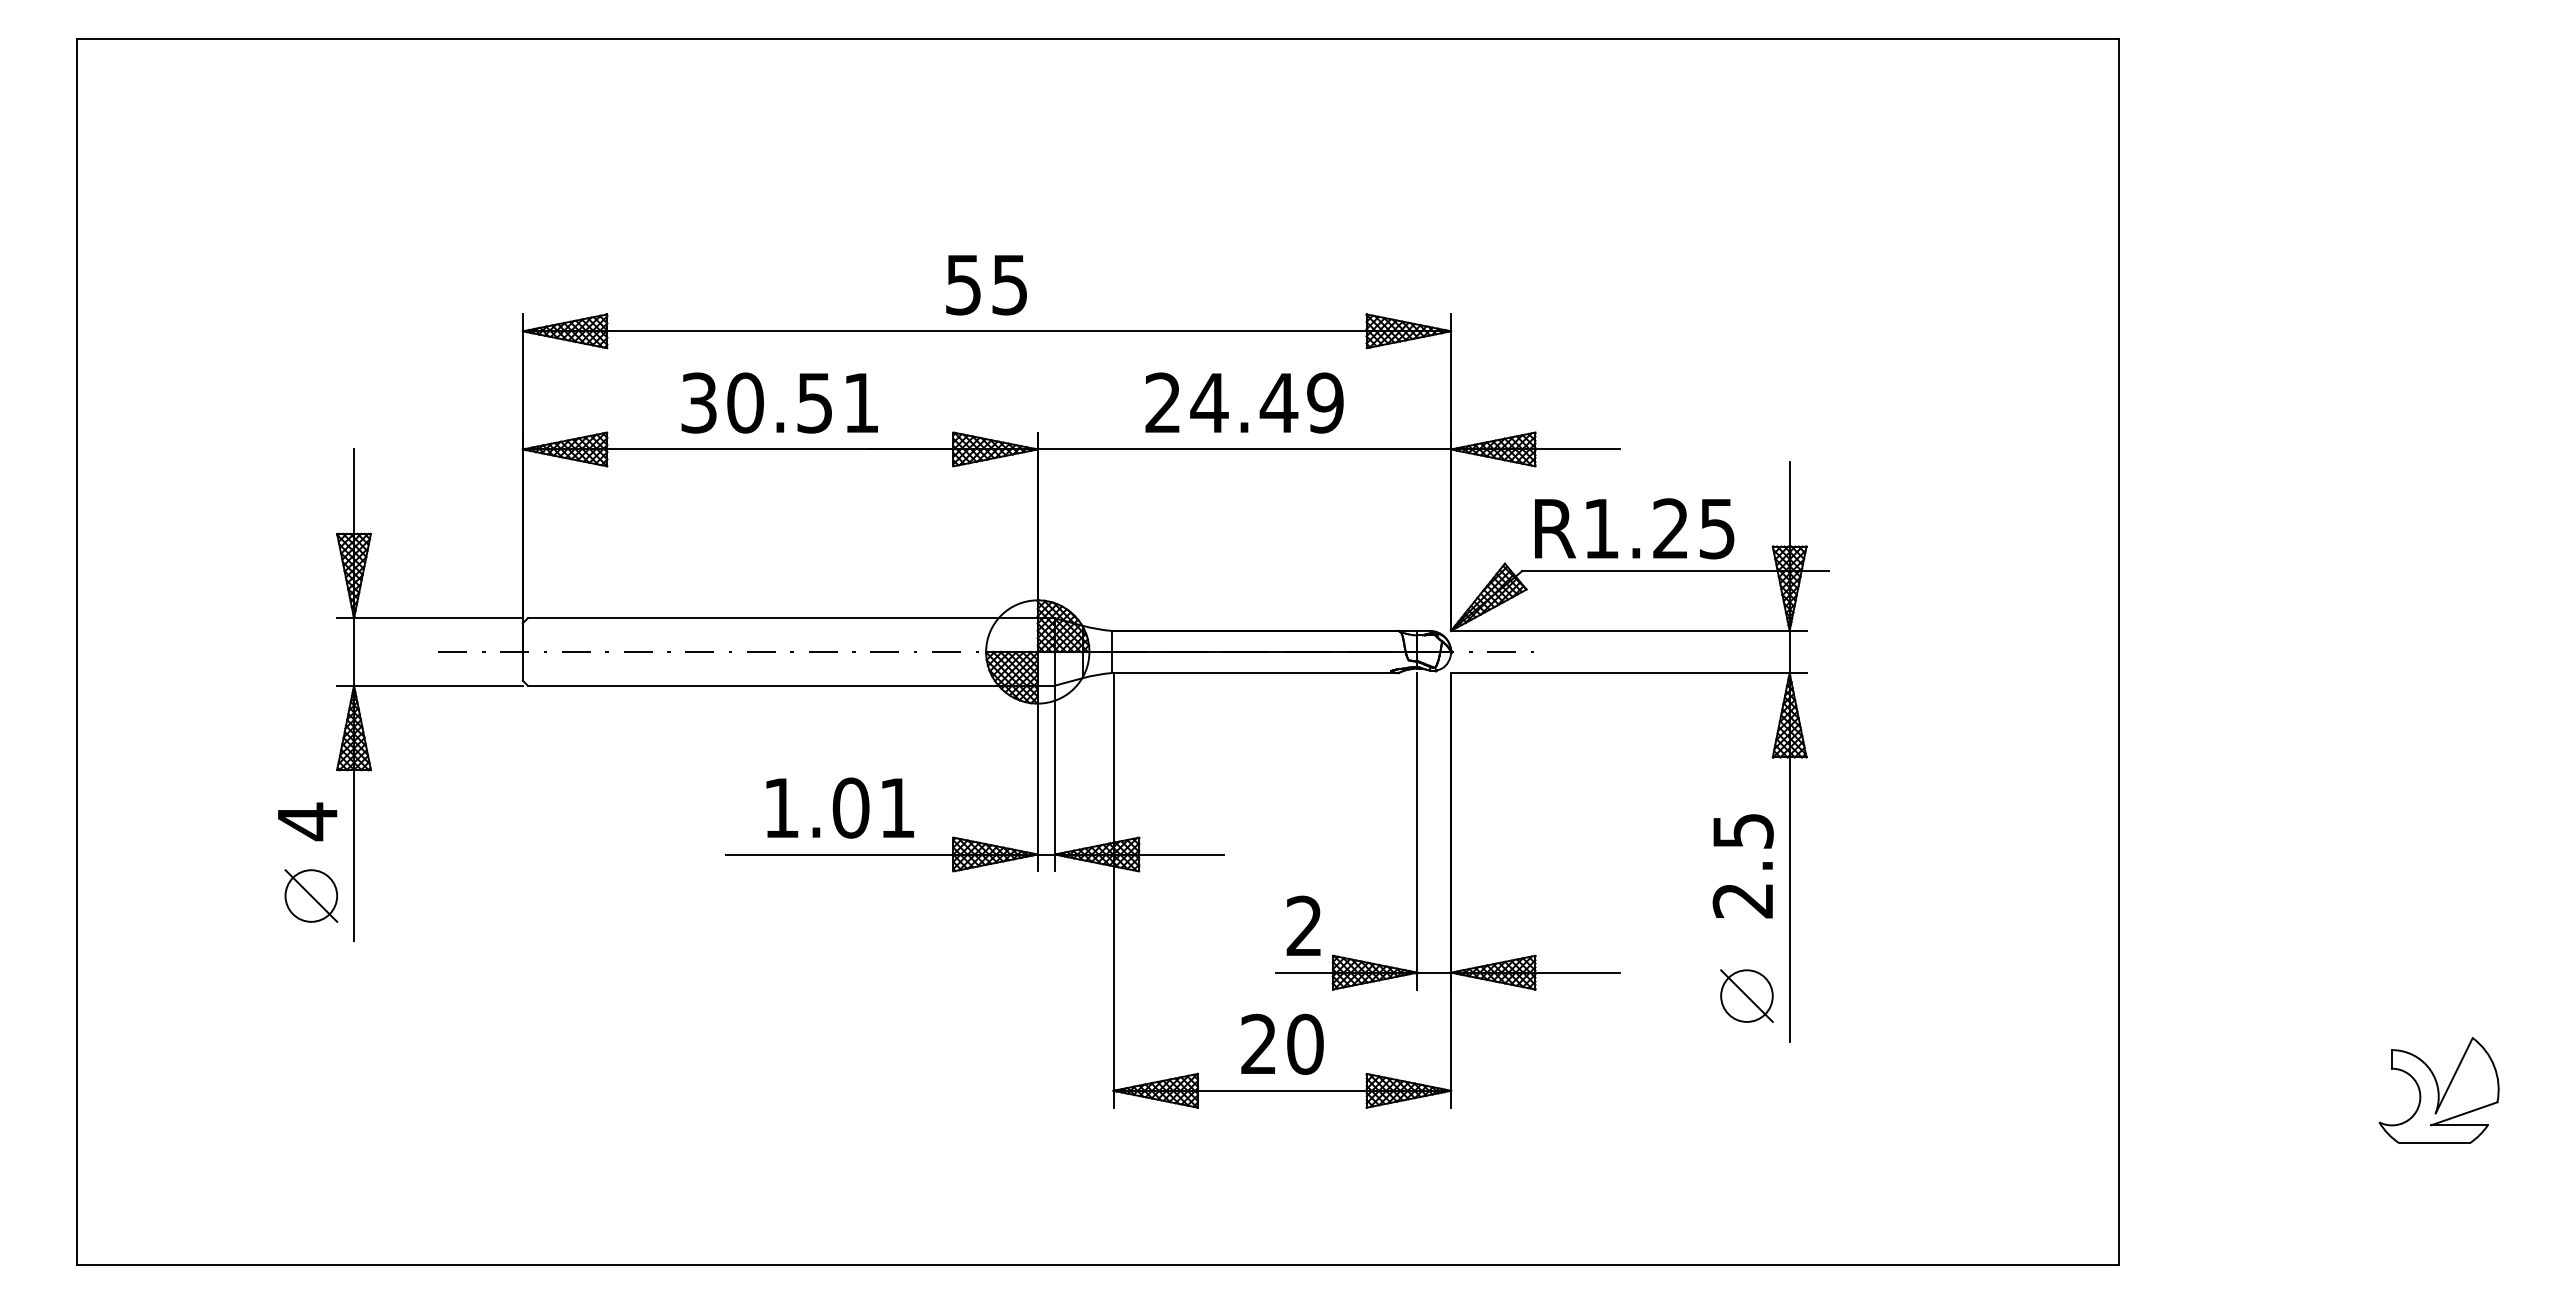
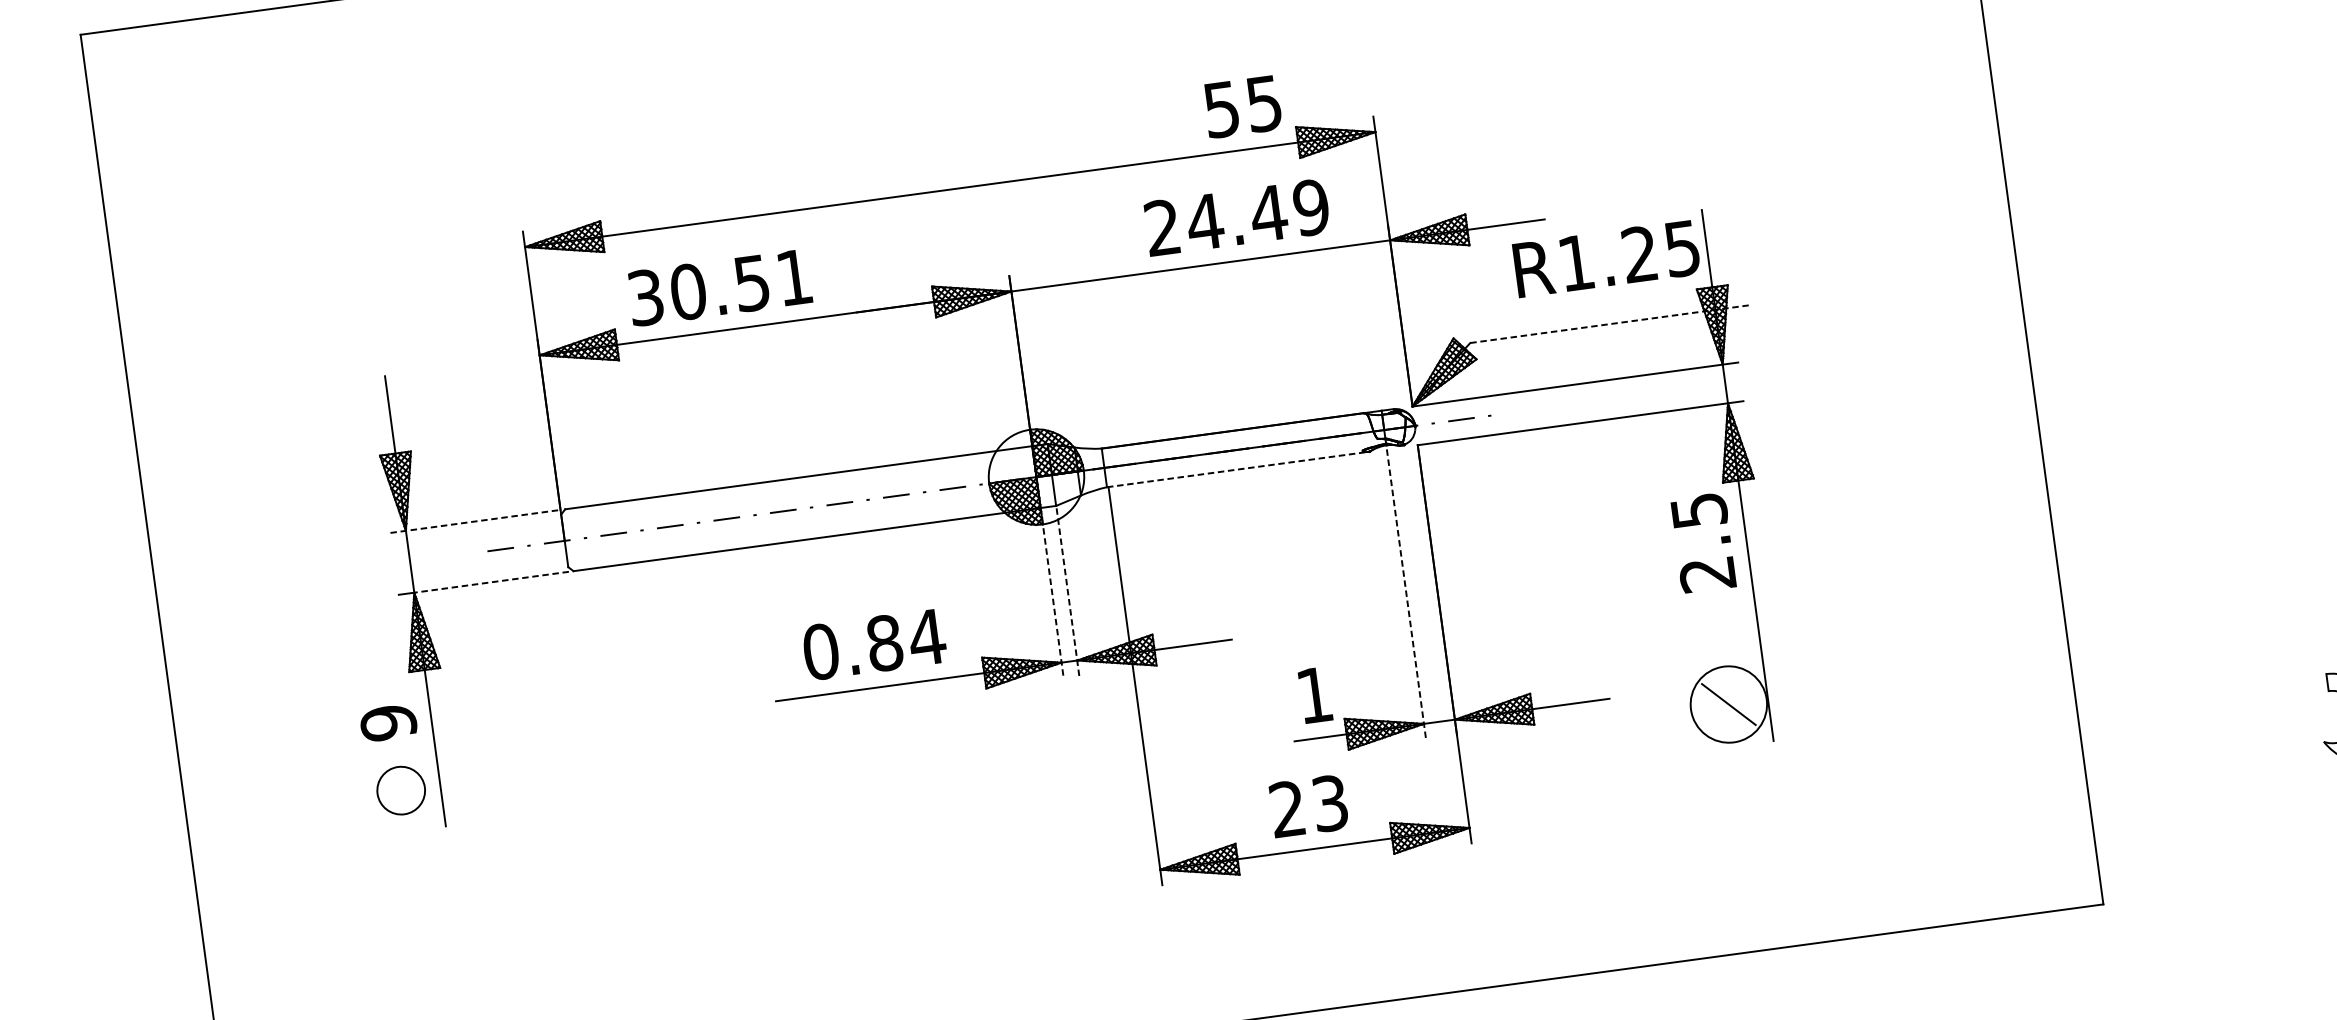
text: (986, 285) -> (1242, 107), moved
text: (779, 402) -> (719, 287), moved
text: (1244, 402) -> (1237, 217), moved
text: (1634, 528) -> (1606, 258), moved
line: (1675, 571) -> (1610, 324), solid -> dashed
line: (430, 618) -> (475, 521), solid -> dashed
line: (1254, 673) -> (1237, 469), solid -> dashed
line: (437, 685) -> (490, 582), solid -> dashed
line: (1037, 778) -> (1051, 593), solid -> dashed
line: (1054, 778) -> (1067, 590), solid -> dashed
text: (839, 807) -> (874, 644), 1.01 -> 0.84
text: (307, 821) -> (388, 722), 4 -> 9
line: (1417, 831) -> (1406, 594), solid -> dashed
text: (1742, 866) -> (1702, 543), moved
line: (311, 895) -> (401, 790), removed
text: (1303, 925) -> (1313, 694), 2 -> 1
circle: (1746, 995) -> (1728, 704), size x1.6
text: (1305, 1043) -> (1330, 802), 20 -> 23

